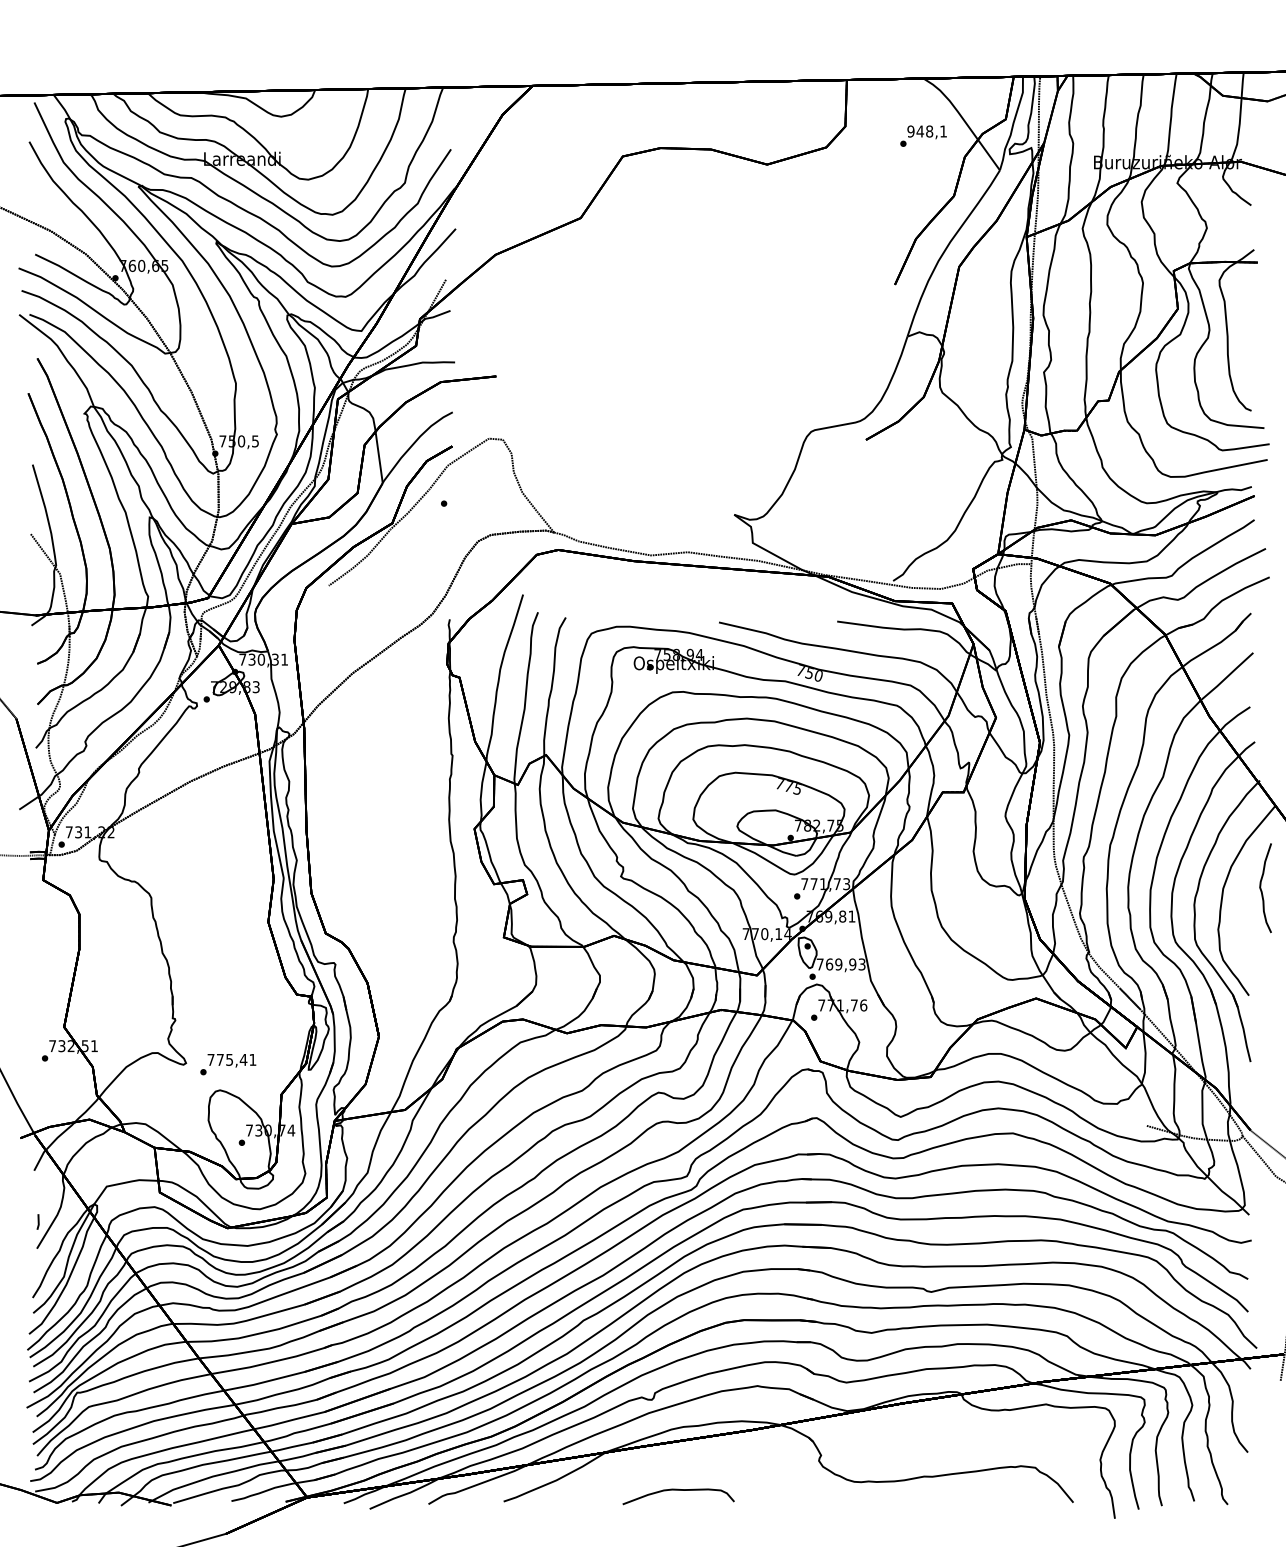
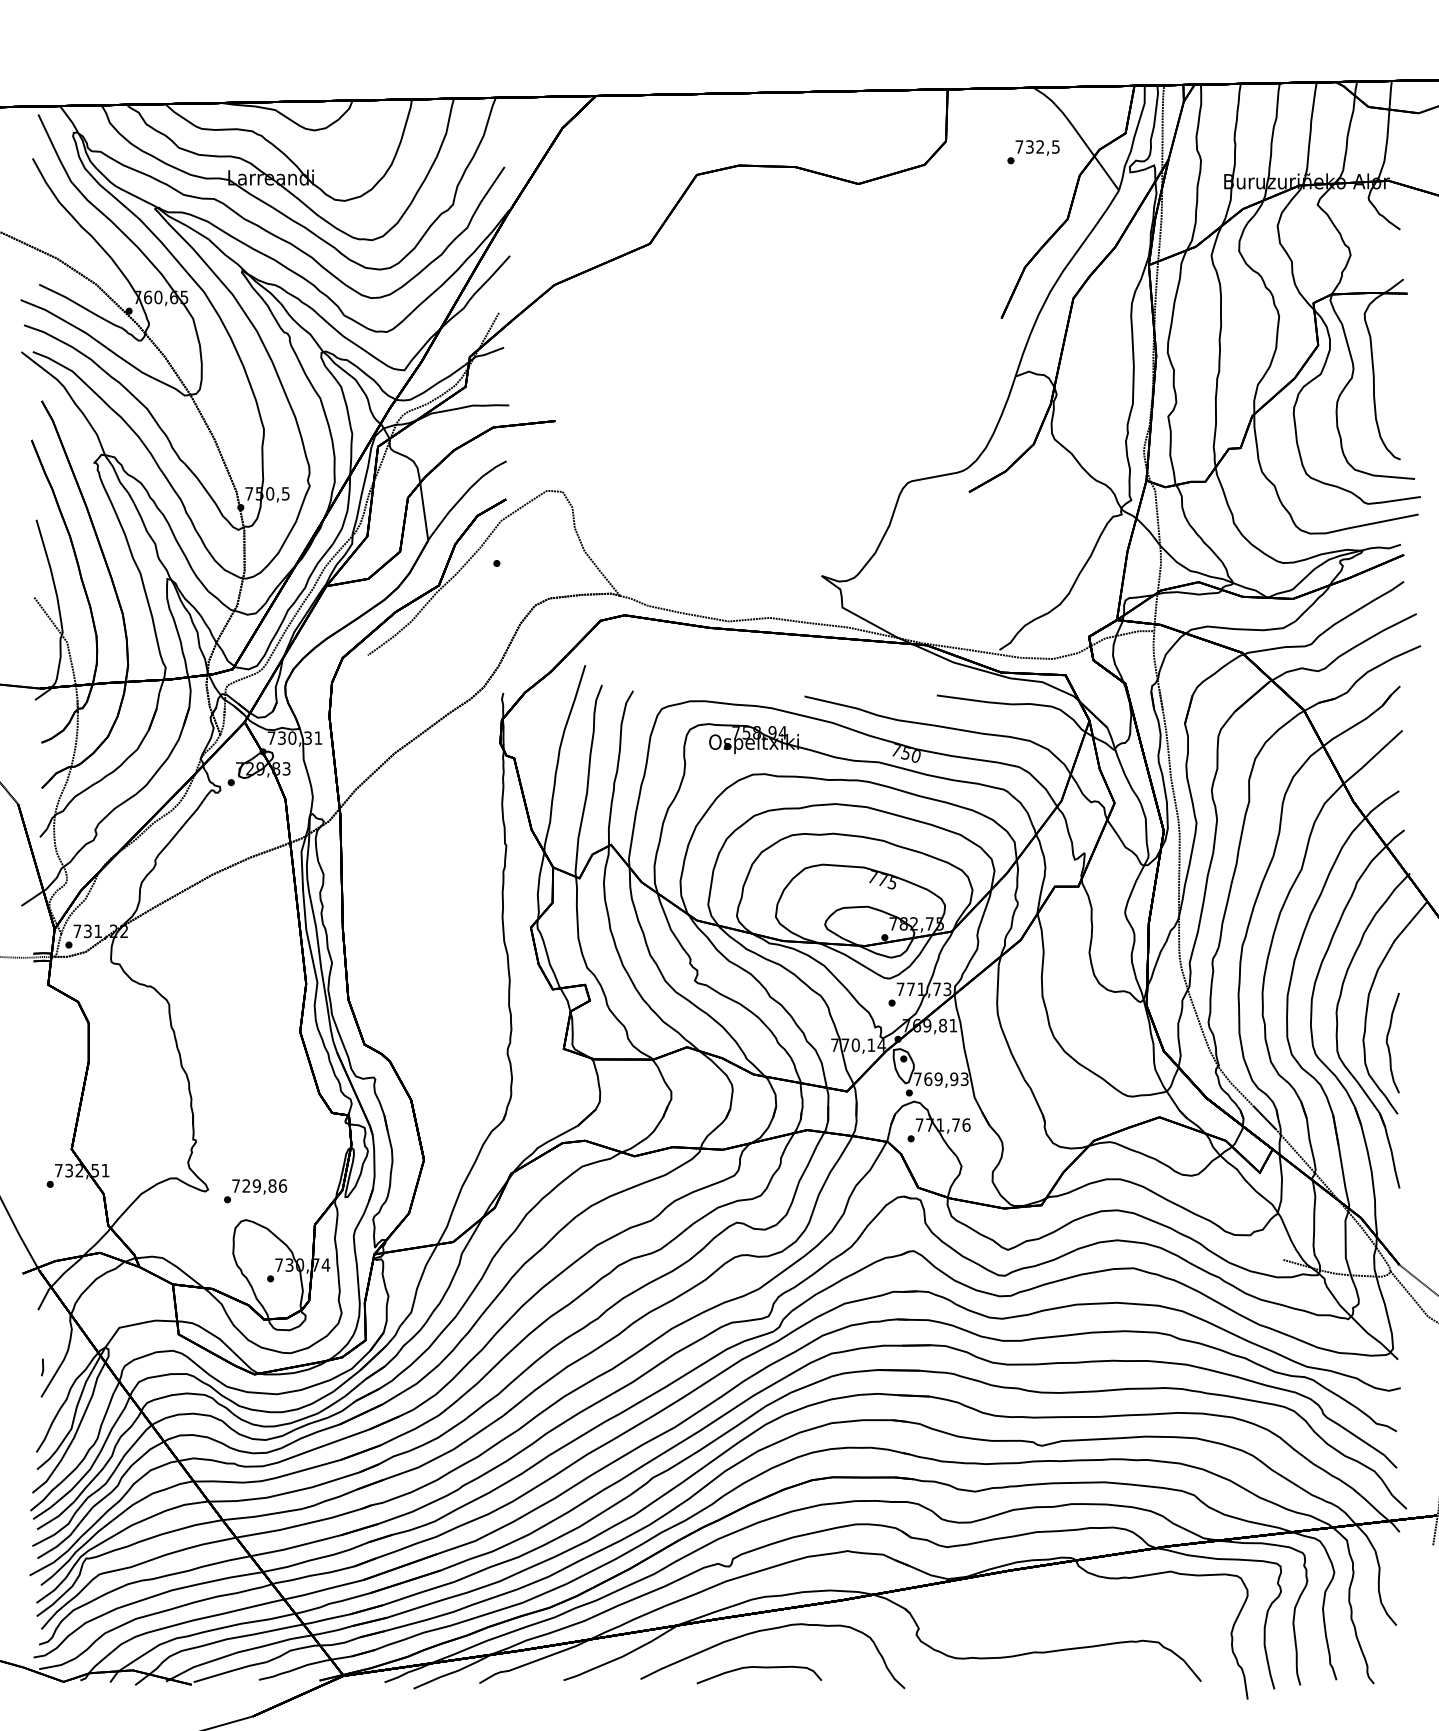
text: (926, 131) -> (1036, 146), 948,1 -> 732,5
curve: (1262, 890) -> (1389, 1045), moved
text: (236, 1059) -> (264, 1185), 775,41 -> 729,86
part: (685, 1457) -> (767, 1631), added

